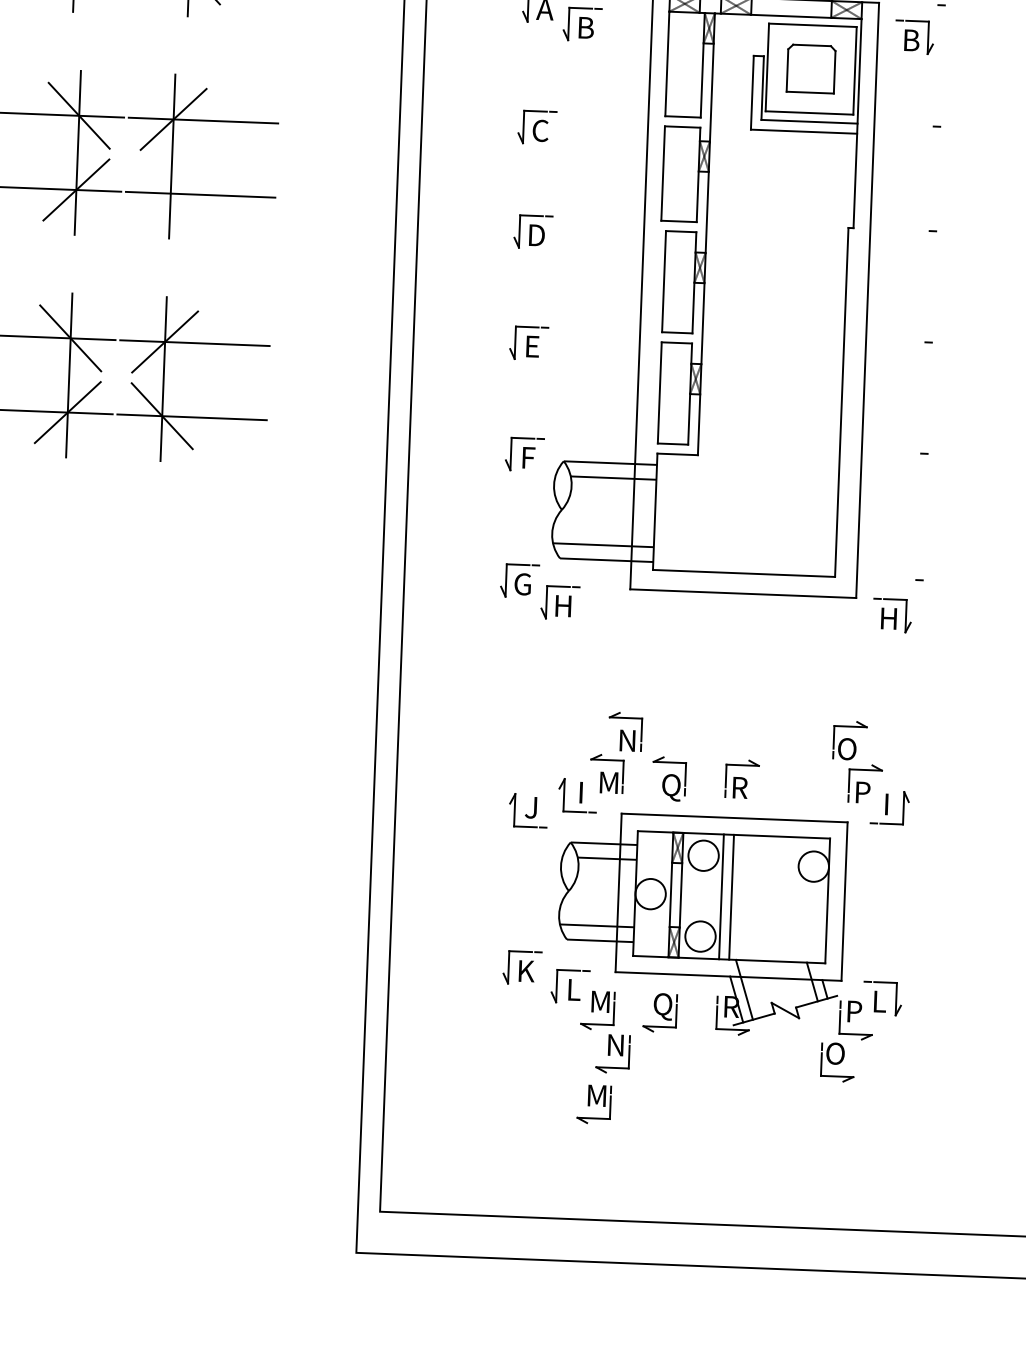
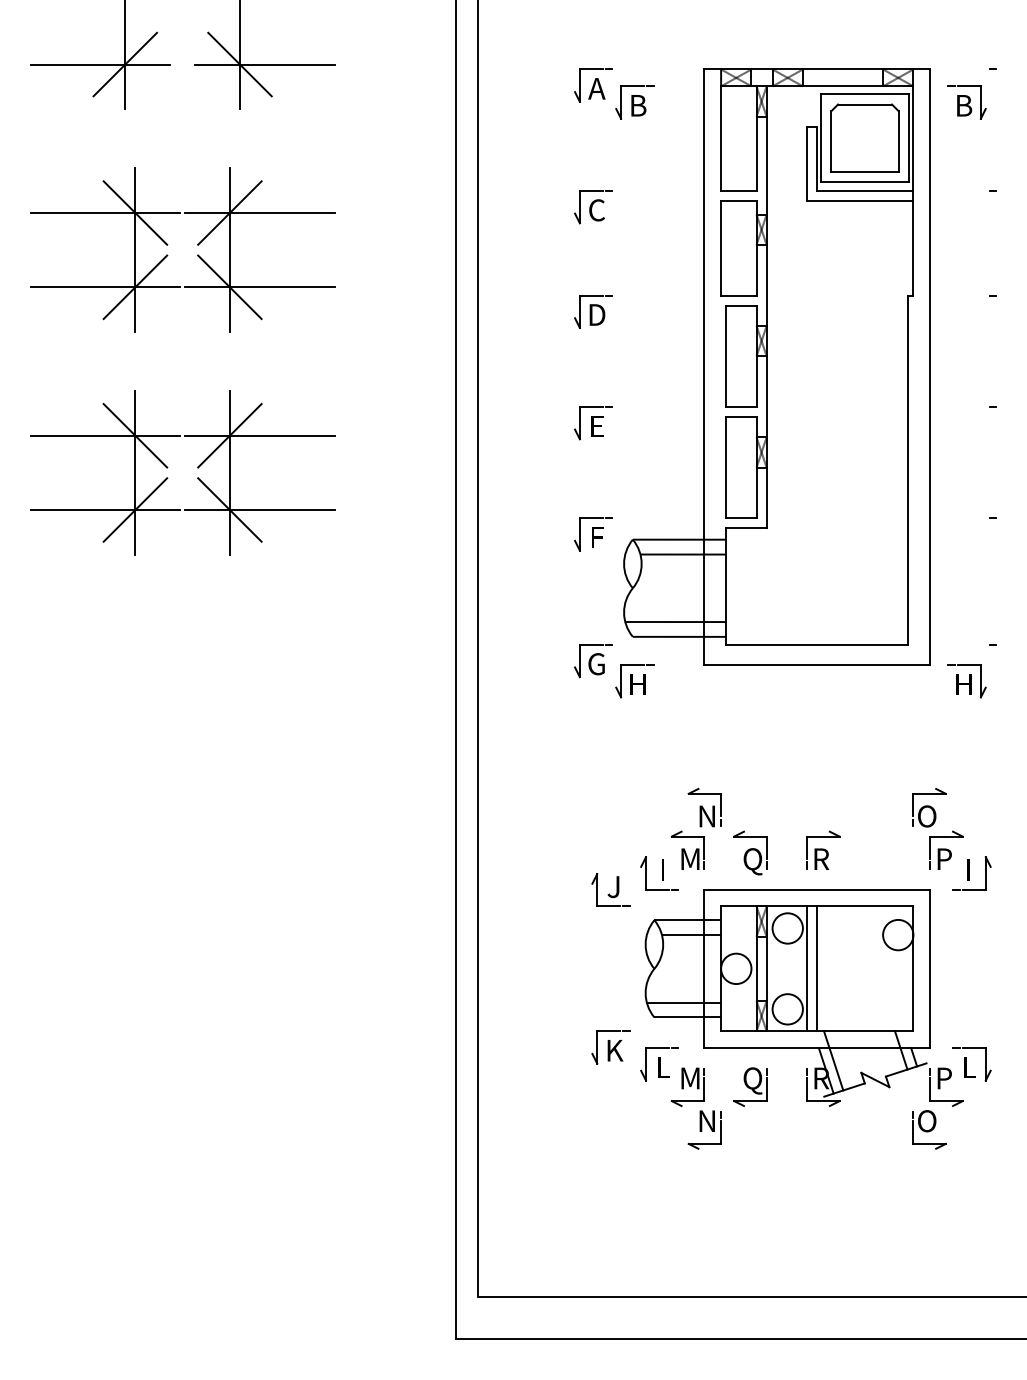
part: (810, 68) -> (864, 137), size x1.43
line: (170, 193) -> (229, 287), added
part: (593, 1103) -> (687, 1180), removed

